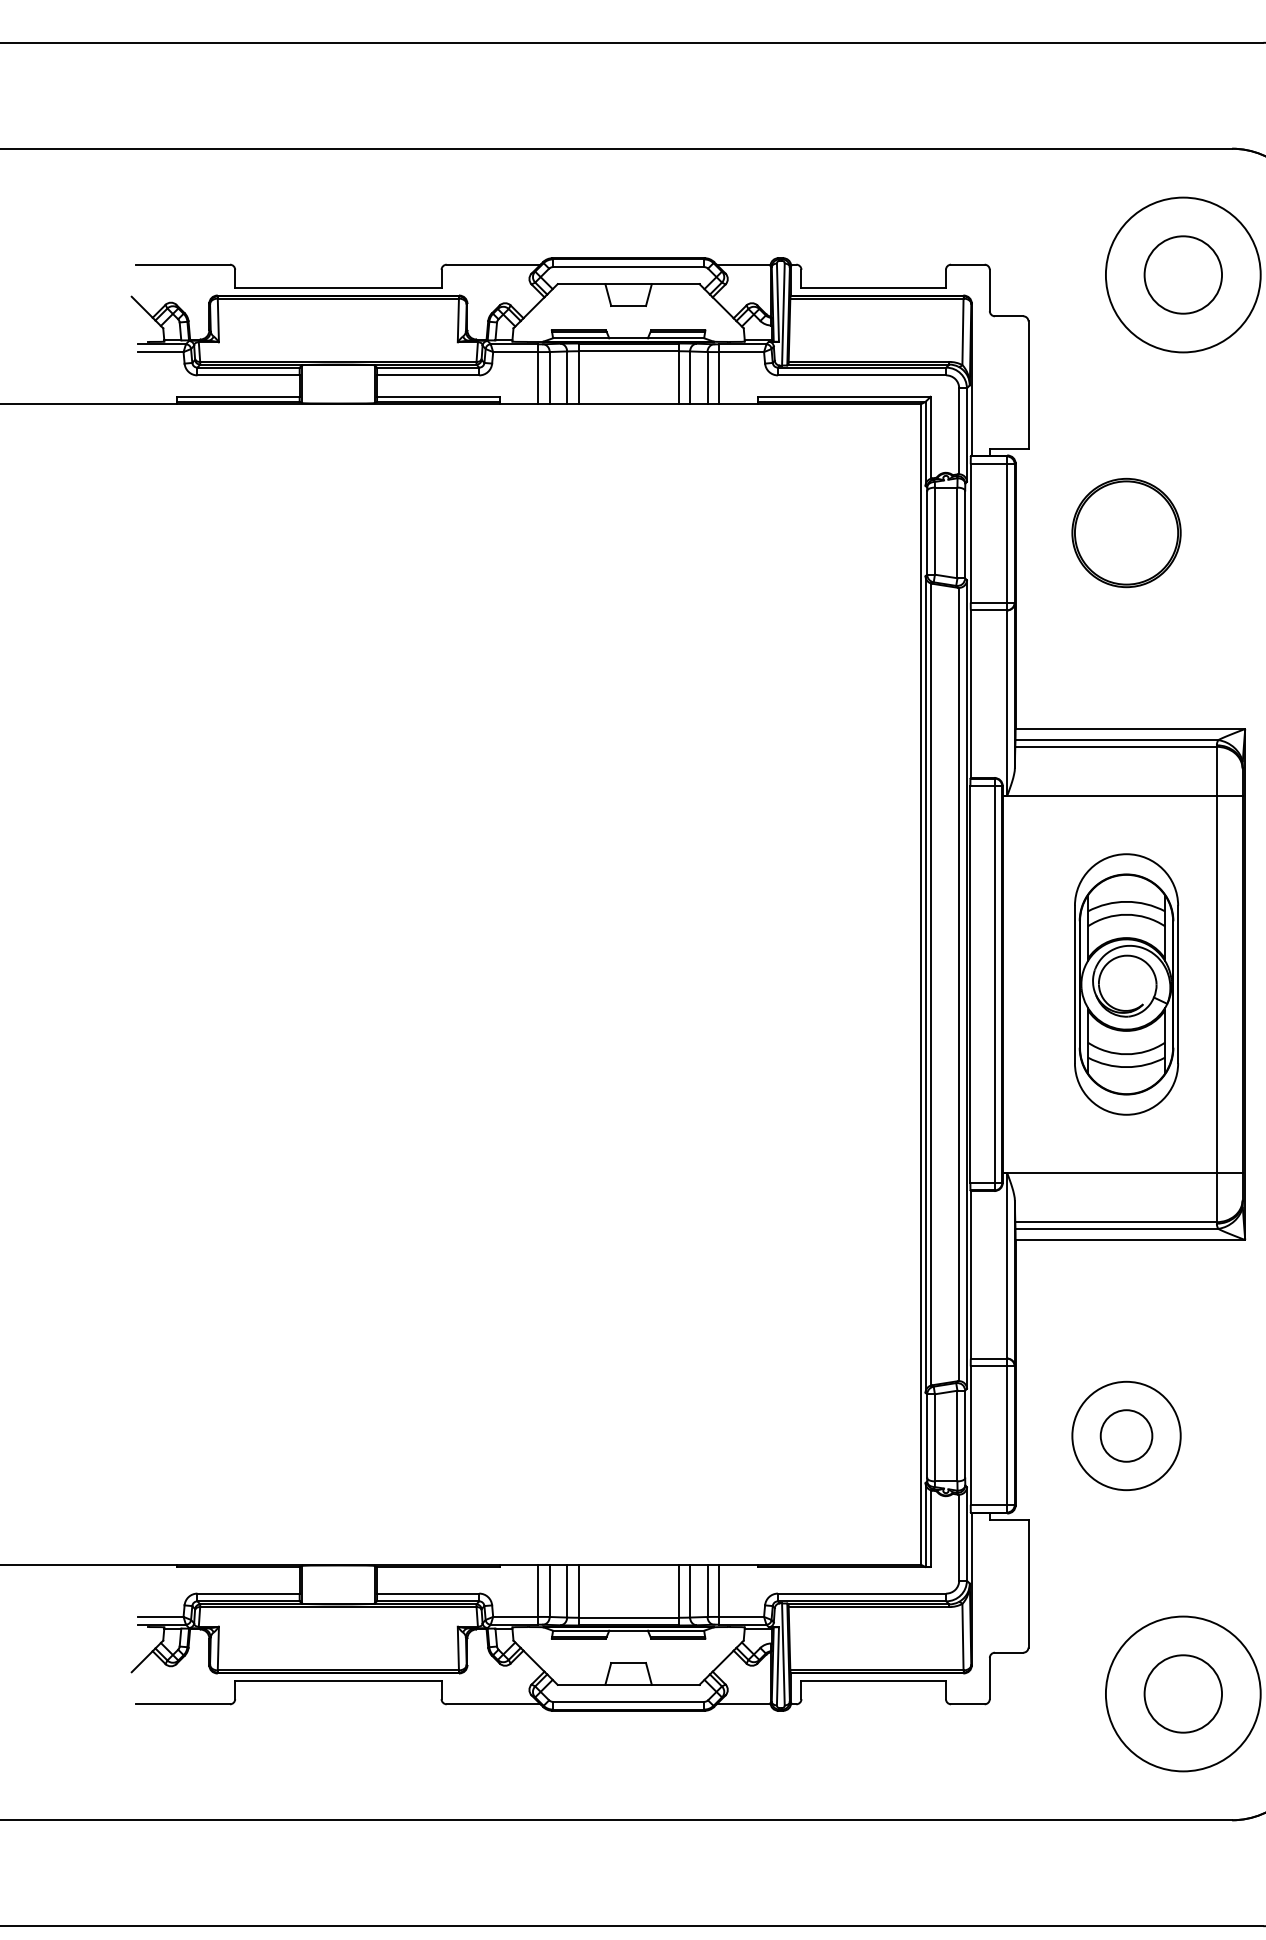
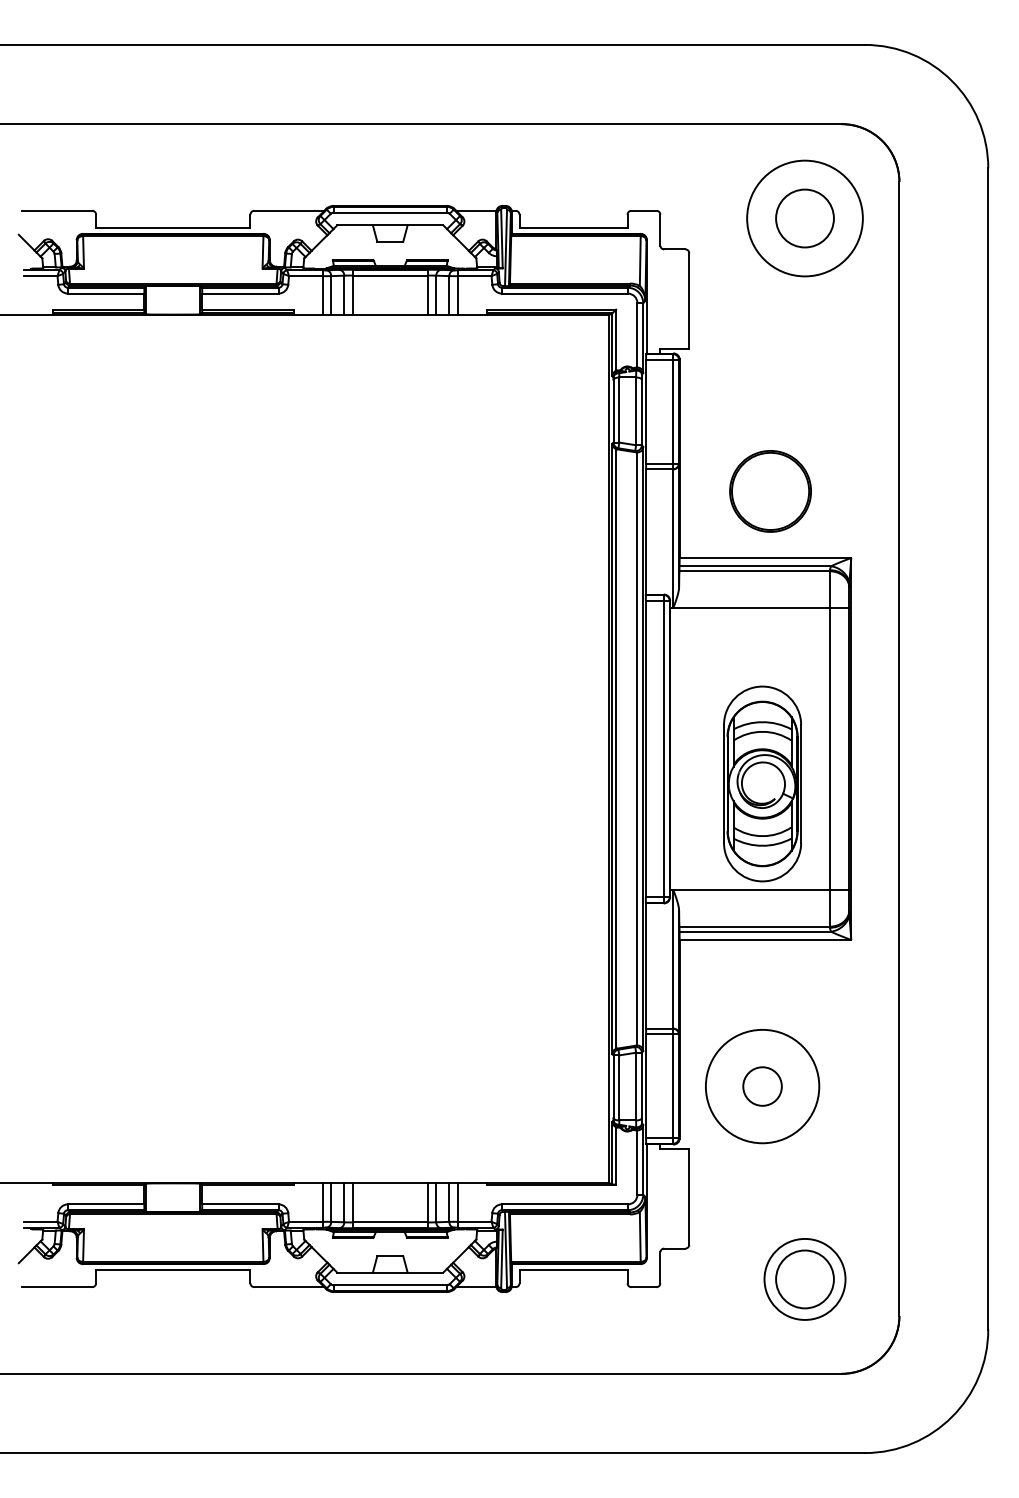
part: (1126, 533) -> (770, 491), moved
part: (1126, 983) -> (762, 783), moved
circle: (1126, 1435) -> (762, 1086), size x1.4
circle: (1182, 1694) -> (804, 1279), size x0.7

